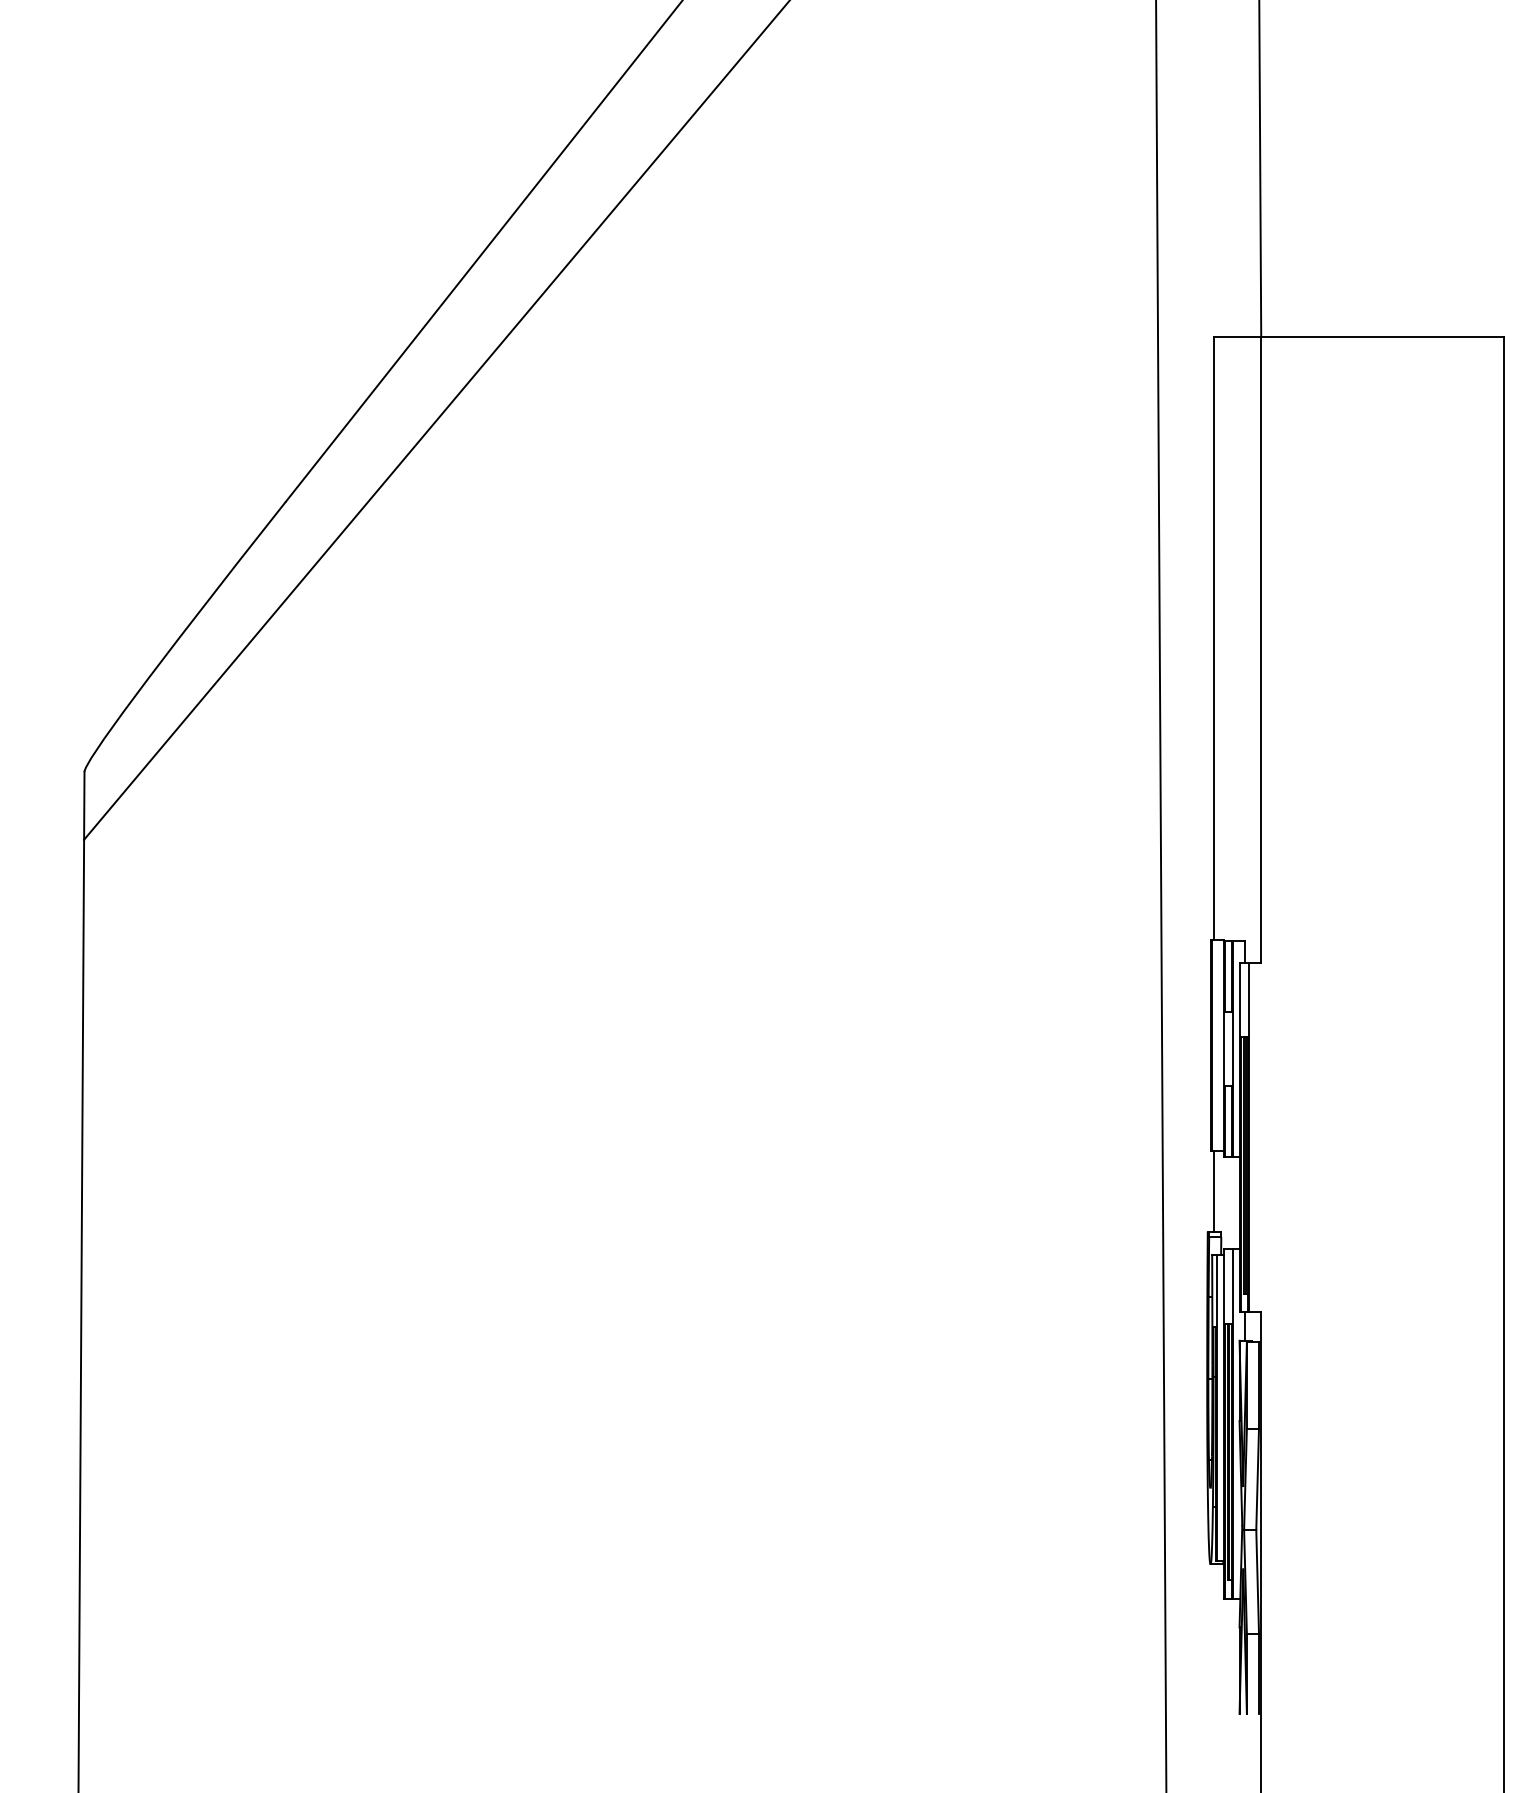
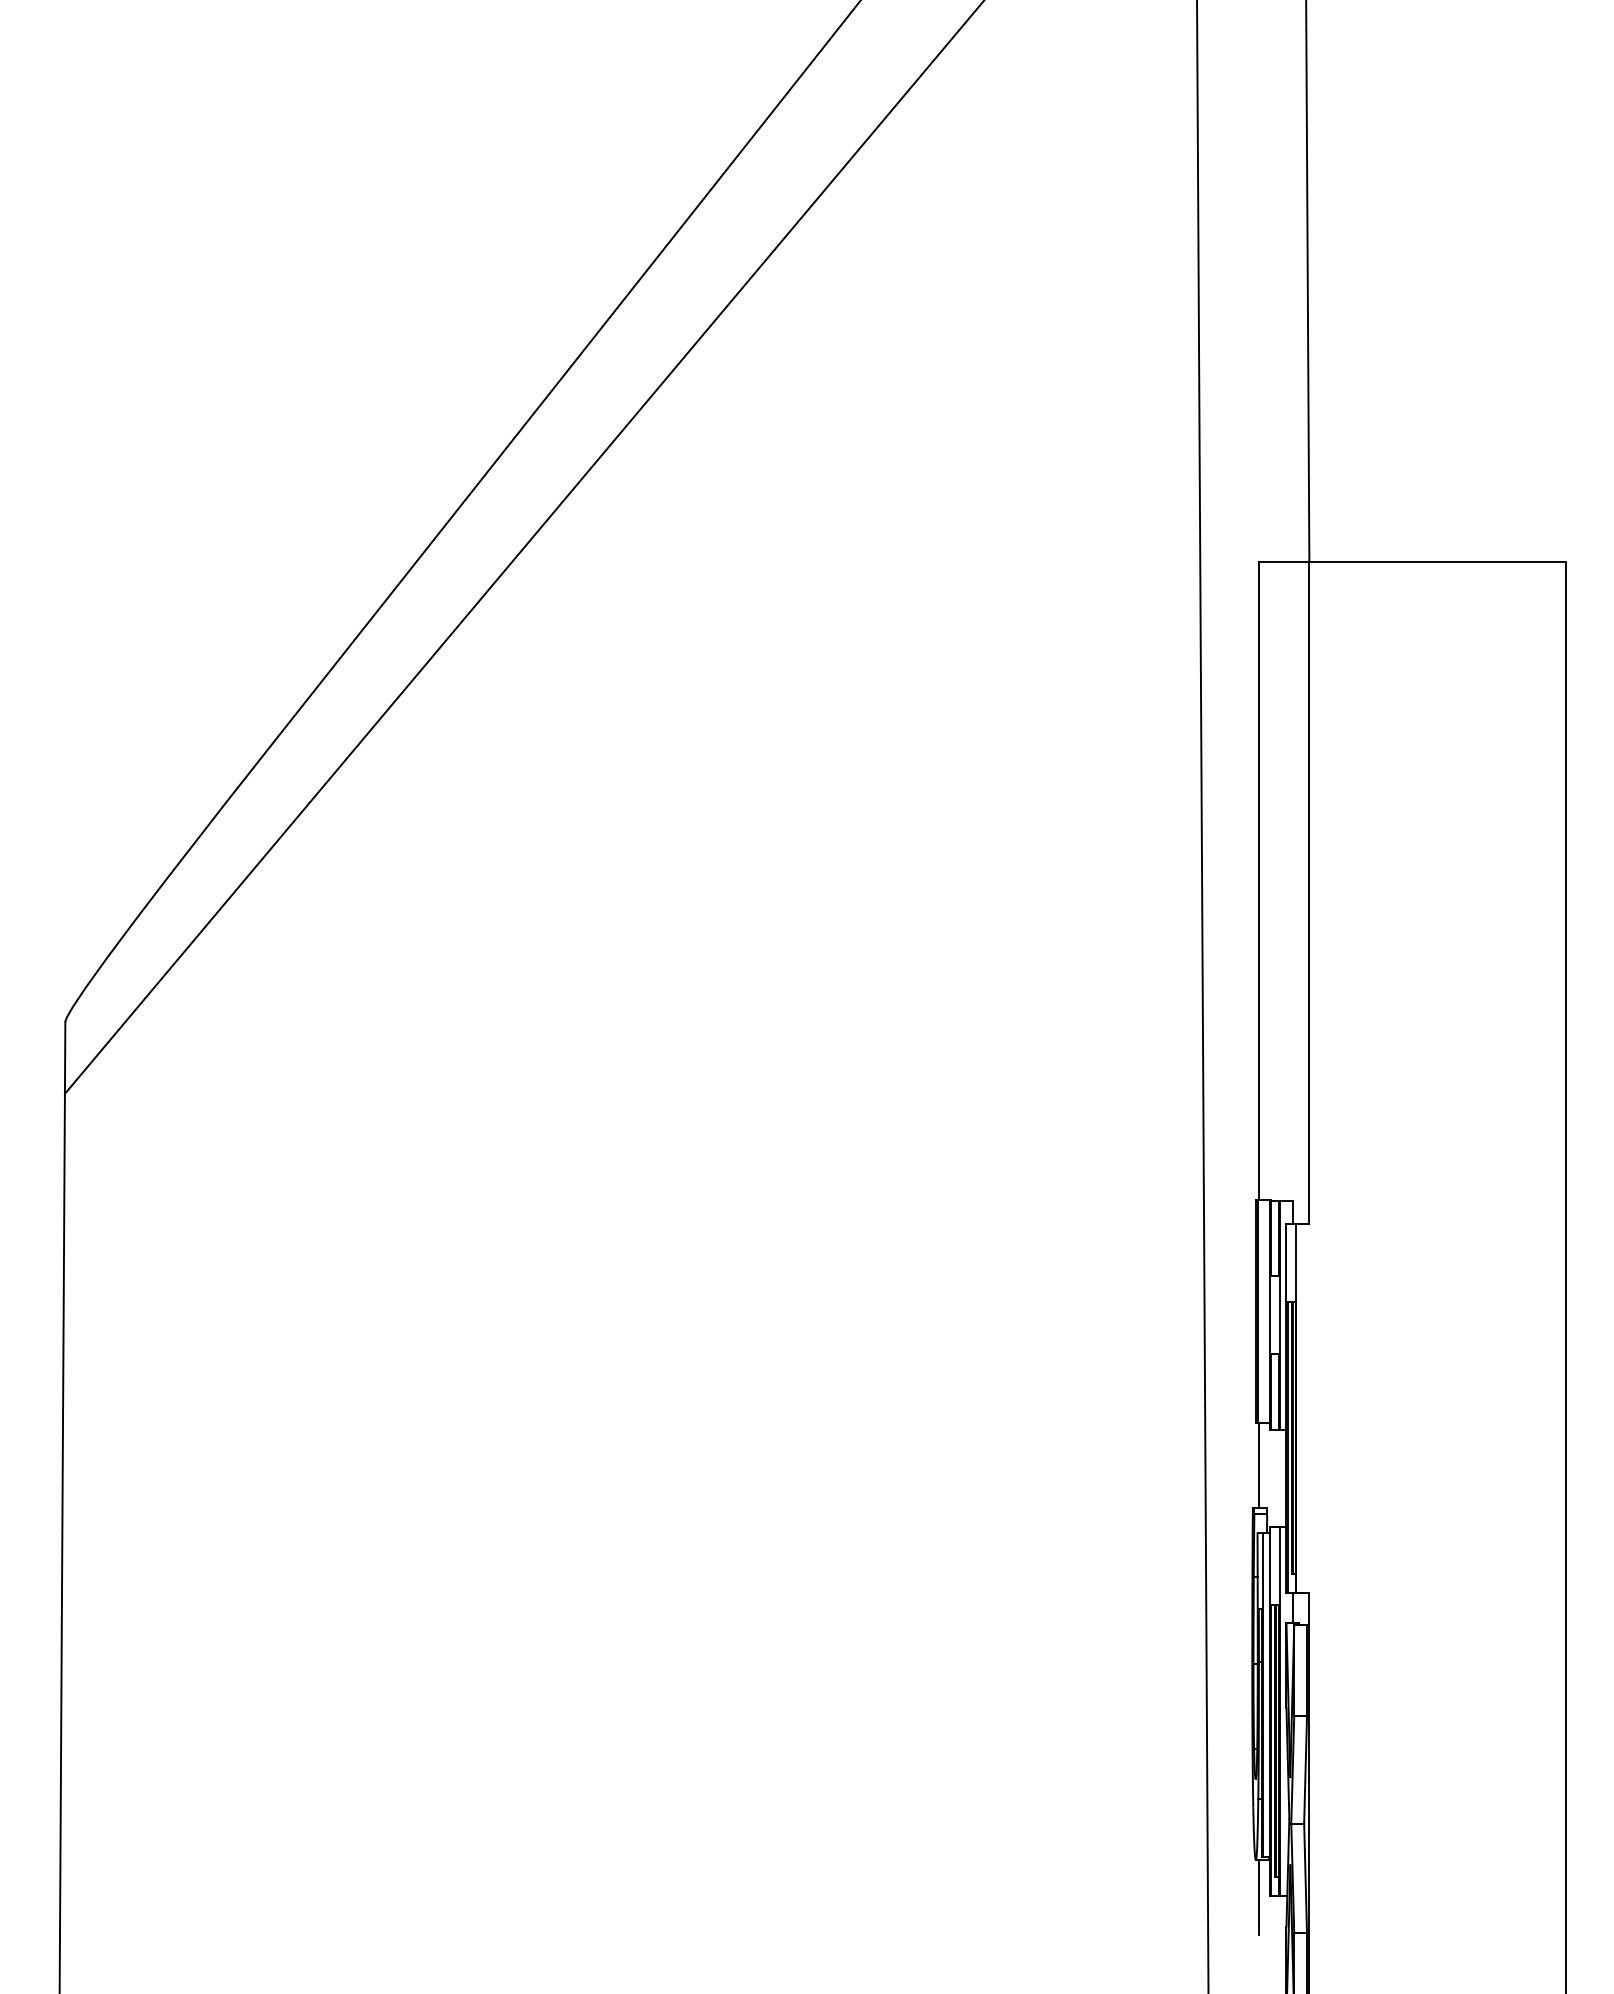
line: (1214, 1599) -> (1259, 1897), added

